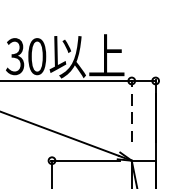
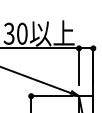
line: (132, 111) -> (79, 66), dashed -> solid

